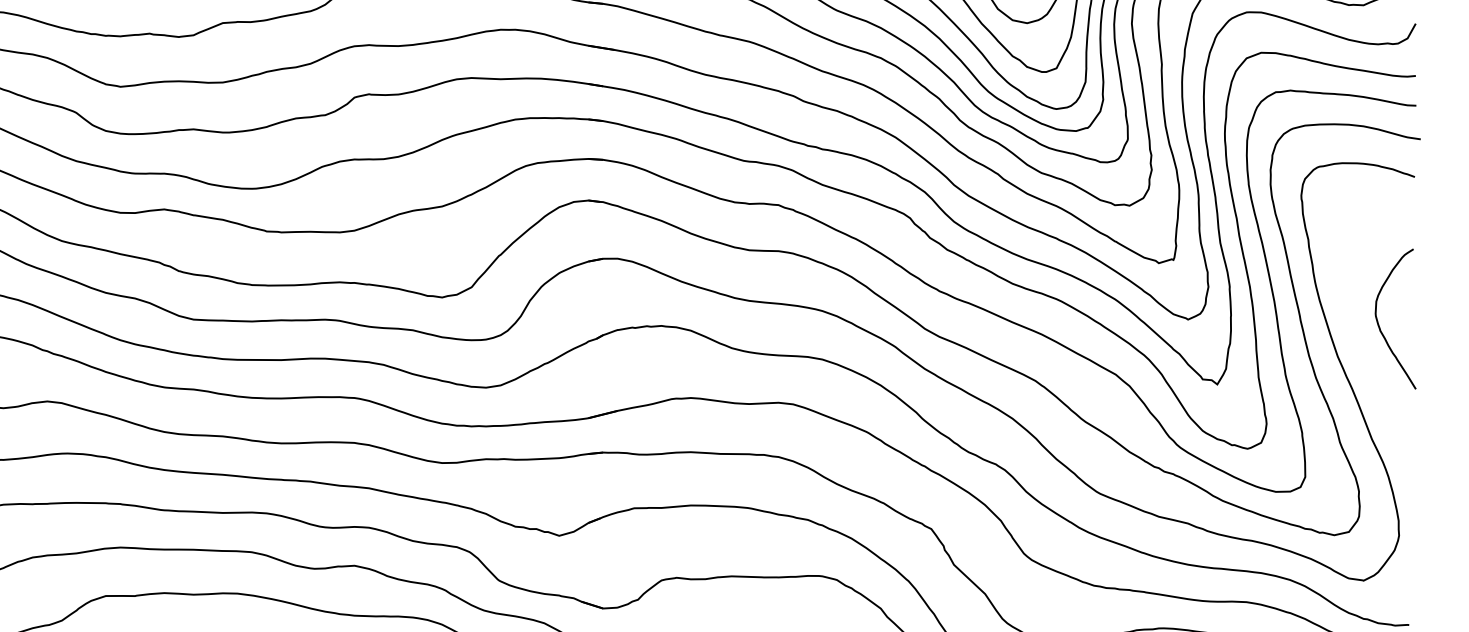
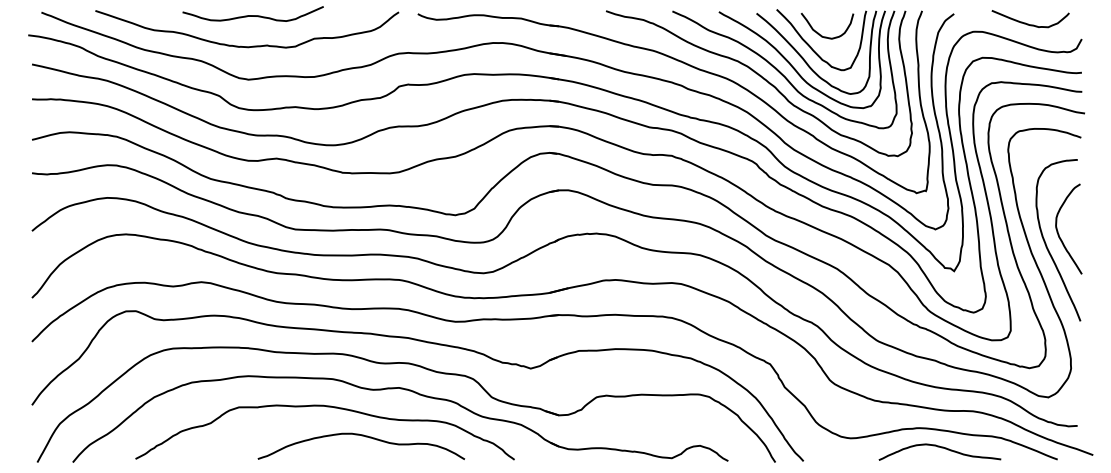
curve: (1360, 341) -> (1046, 243), added

